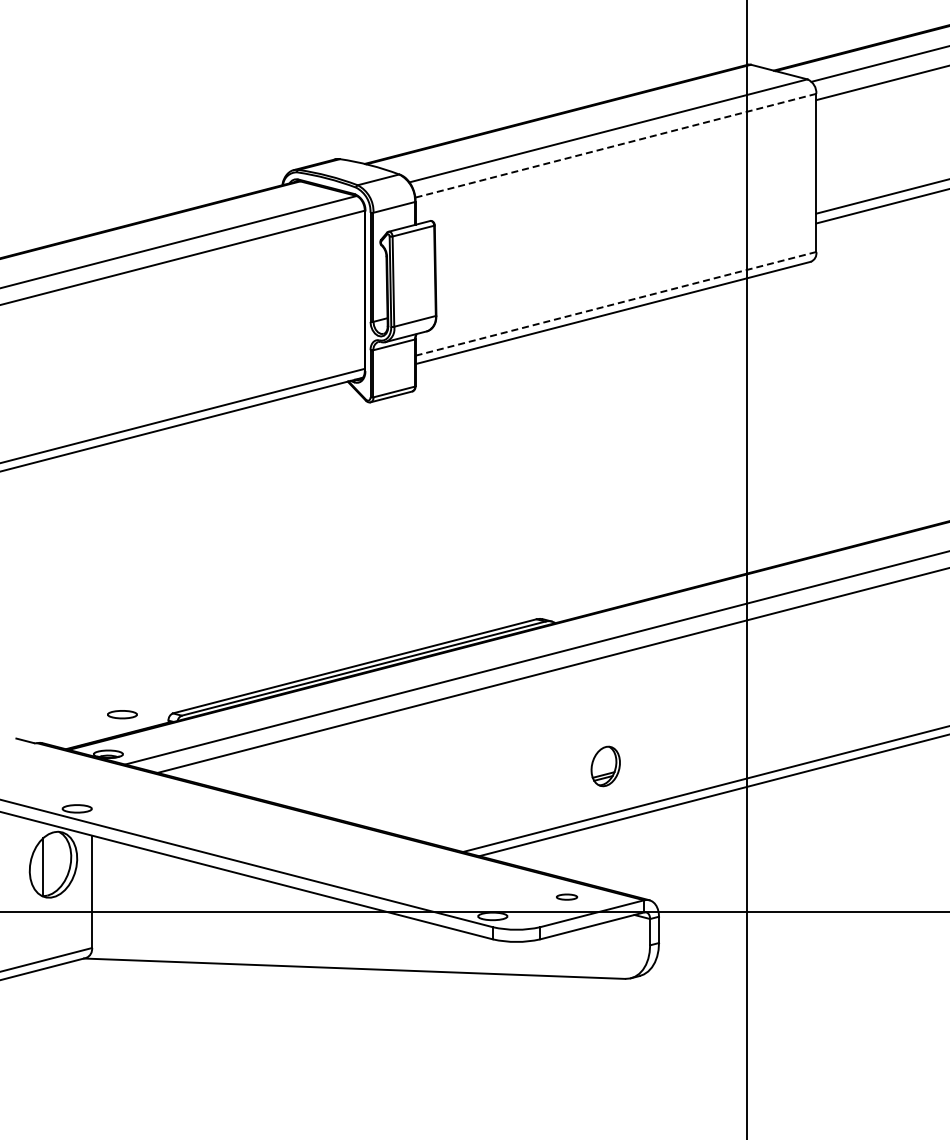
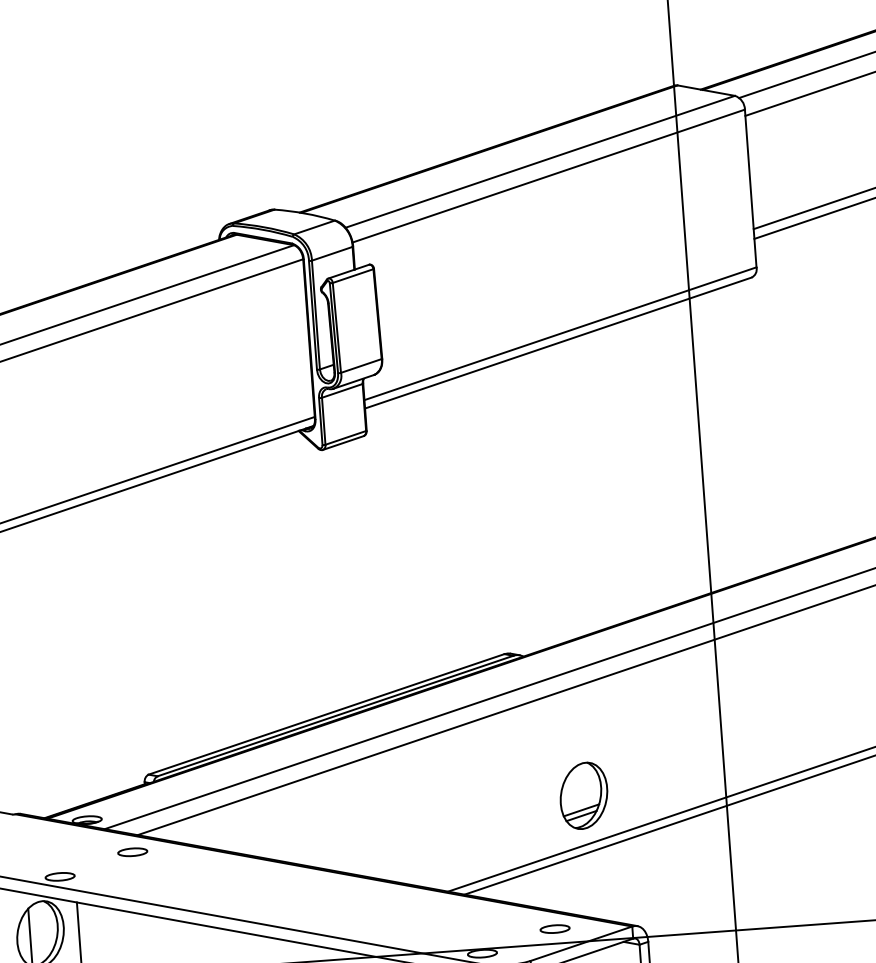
line: (615, 145) -> (548, 175), dashed -> solid
line: (616, 303) -> (560, 333), dashed -> solid
part: (122, 714) -> (132, 852), moved
part: (605, 766) -> (583, 795), size x1.67
part: (566, 896) -> (554, 928), size x1.43

